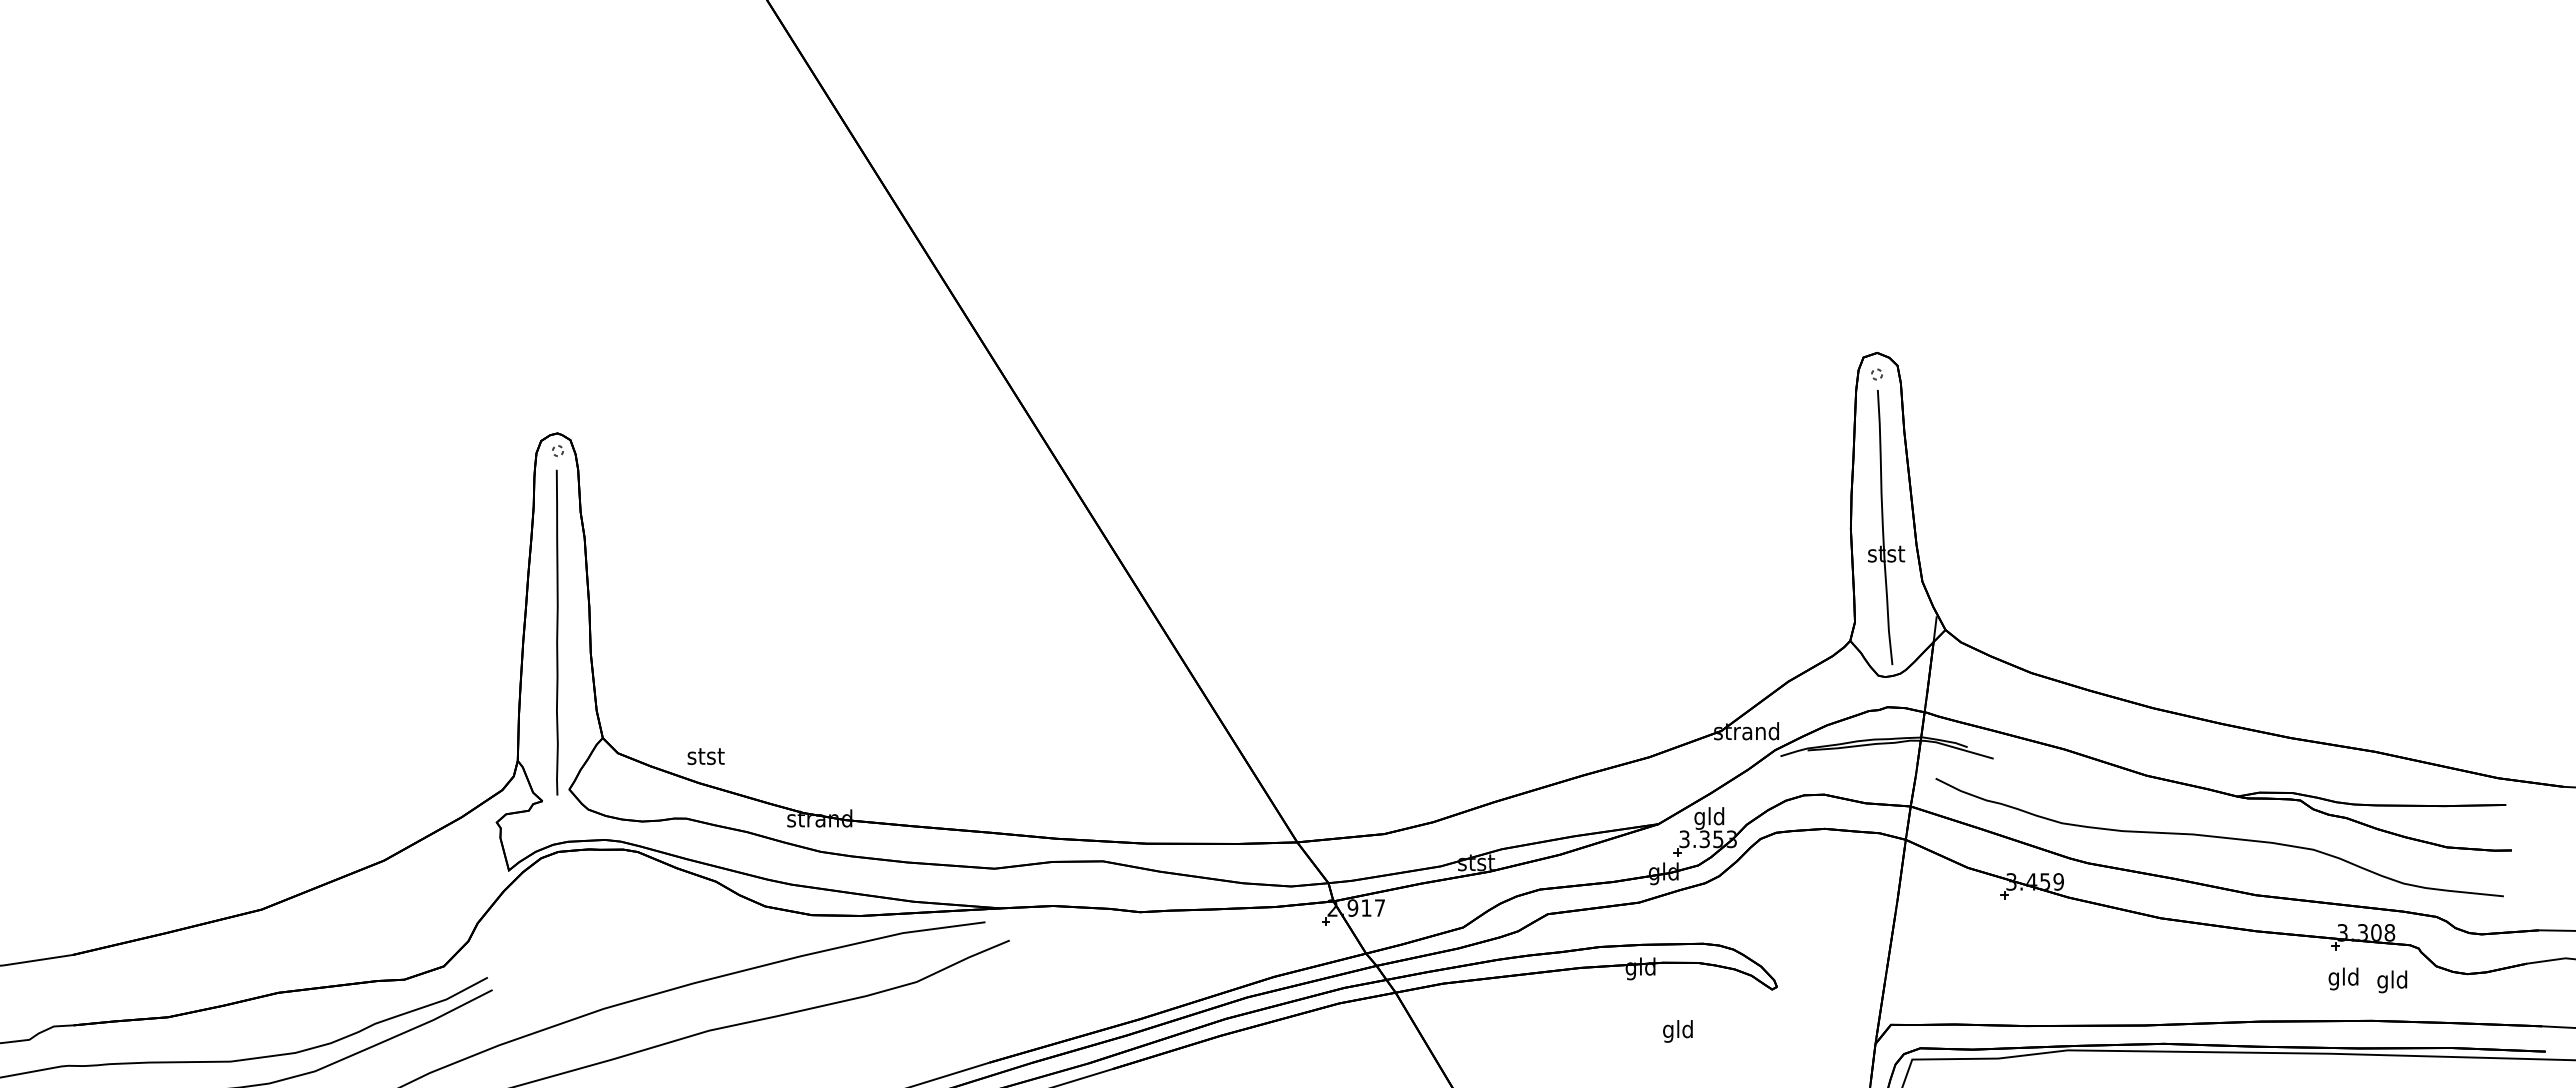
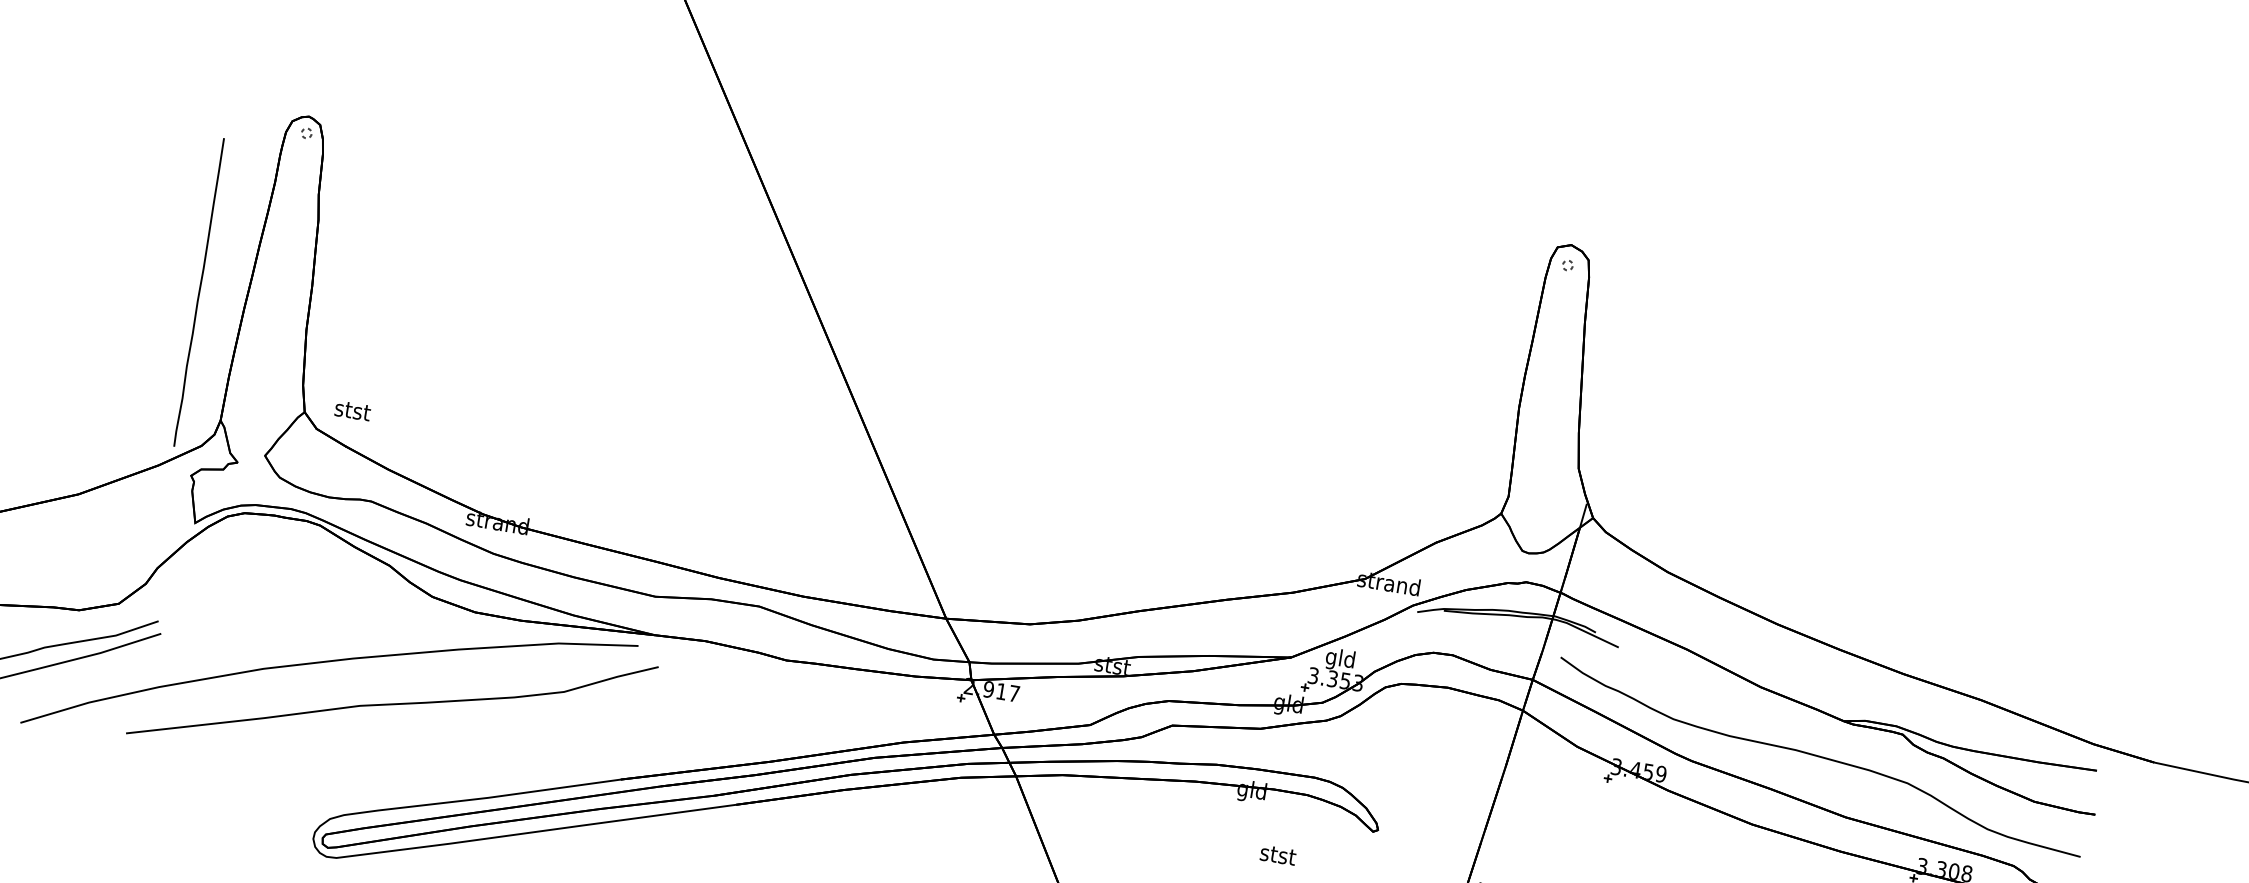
part: (1886, 527) -> (1553, 411), removed
line: (556, 632) -> (198, 292), moved
text: (705, 756) -> (352, 410), moved
text: (1678, 1031) -> (1277, 856), gld -> stst

